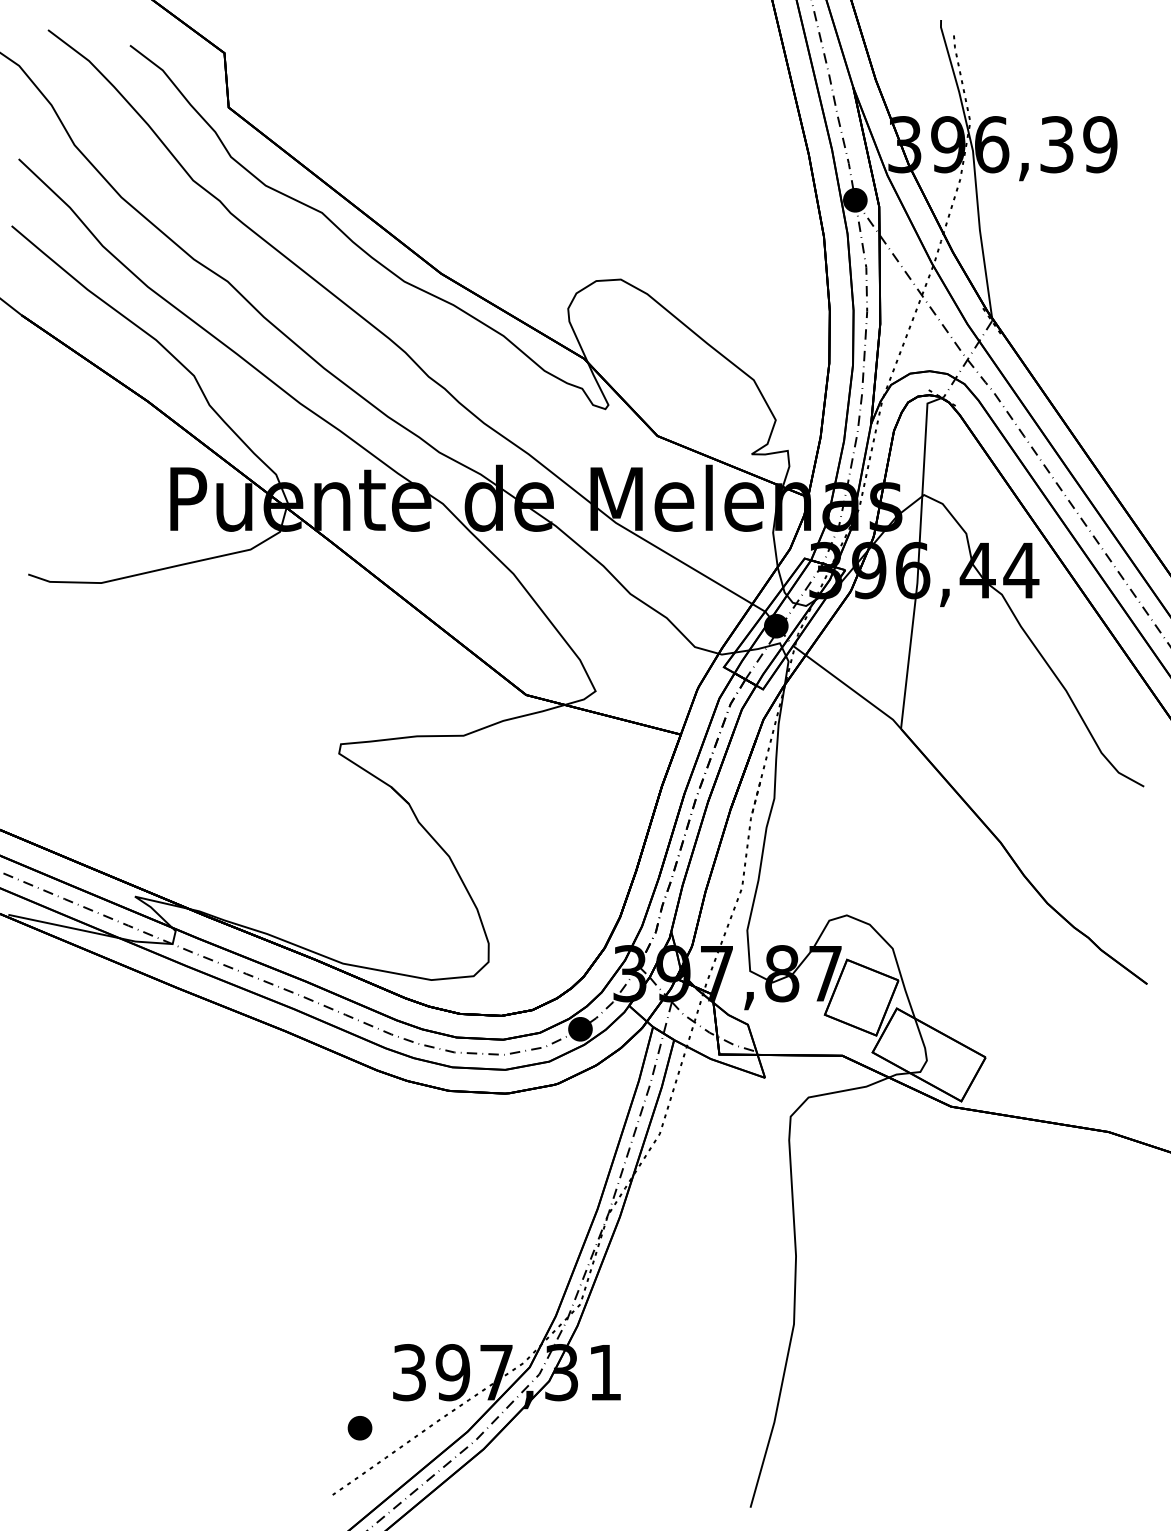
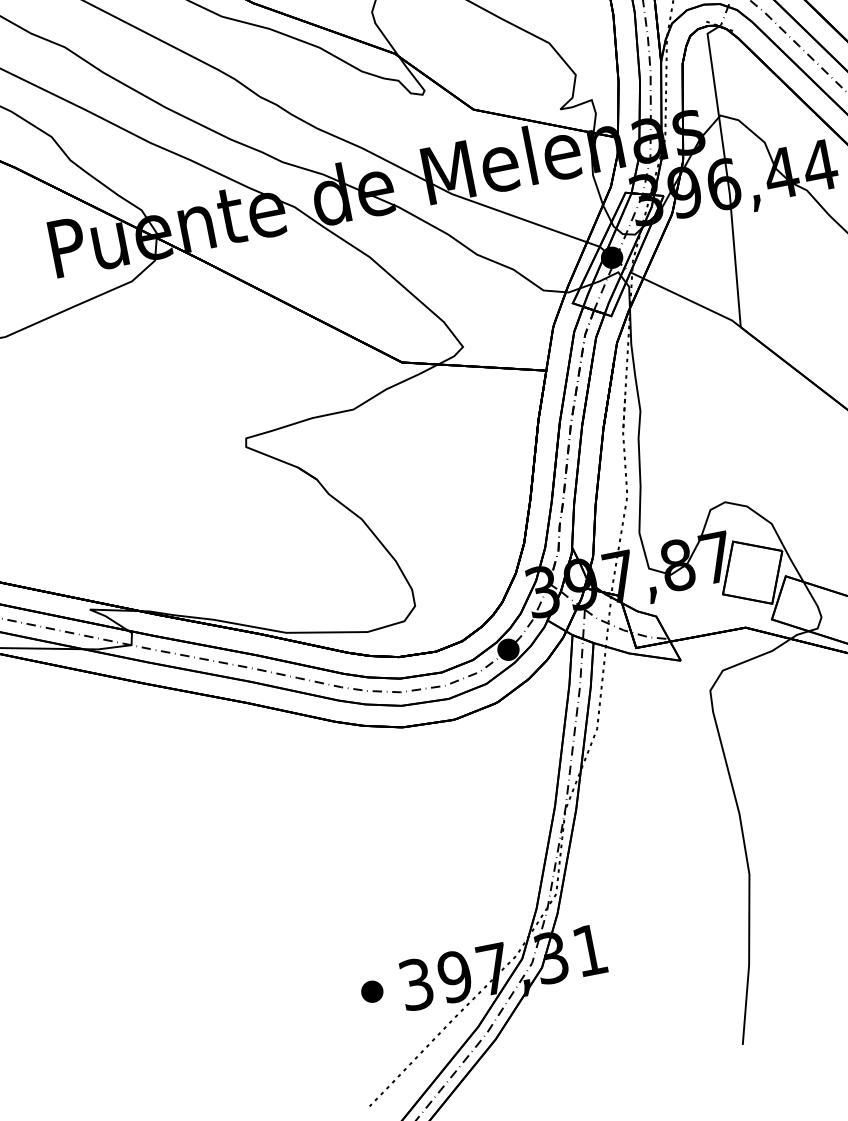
part: (359, 1428) -> (371, 992), moved

